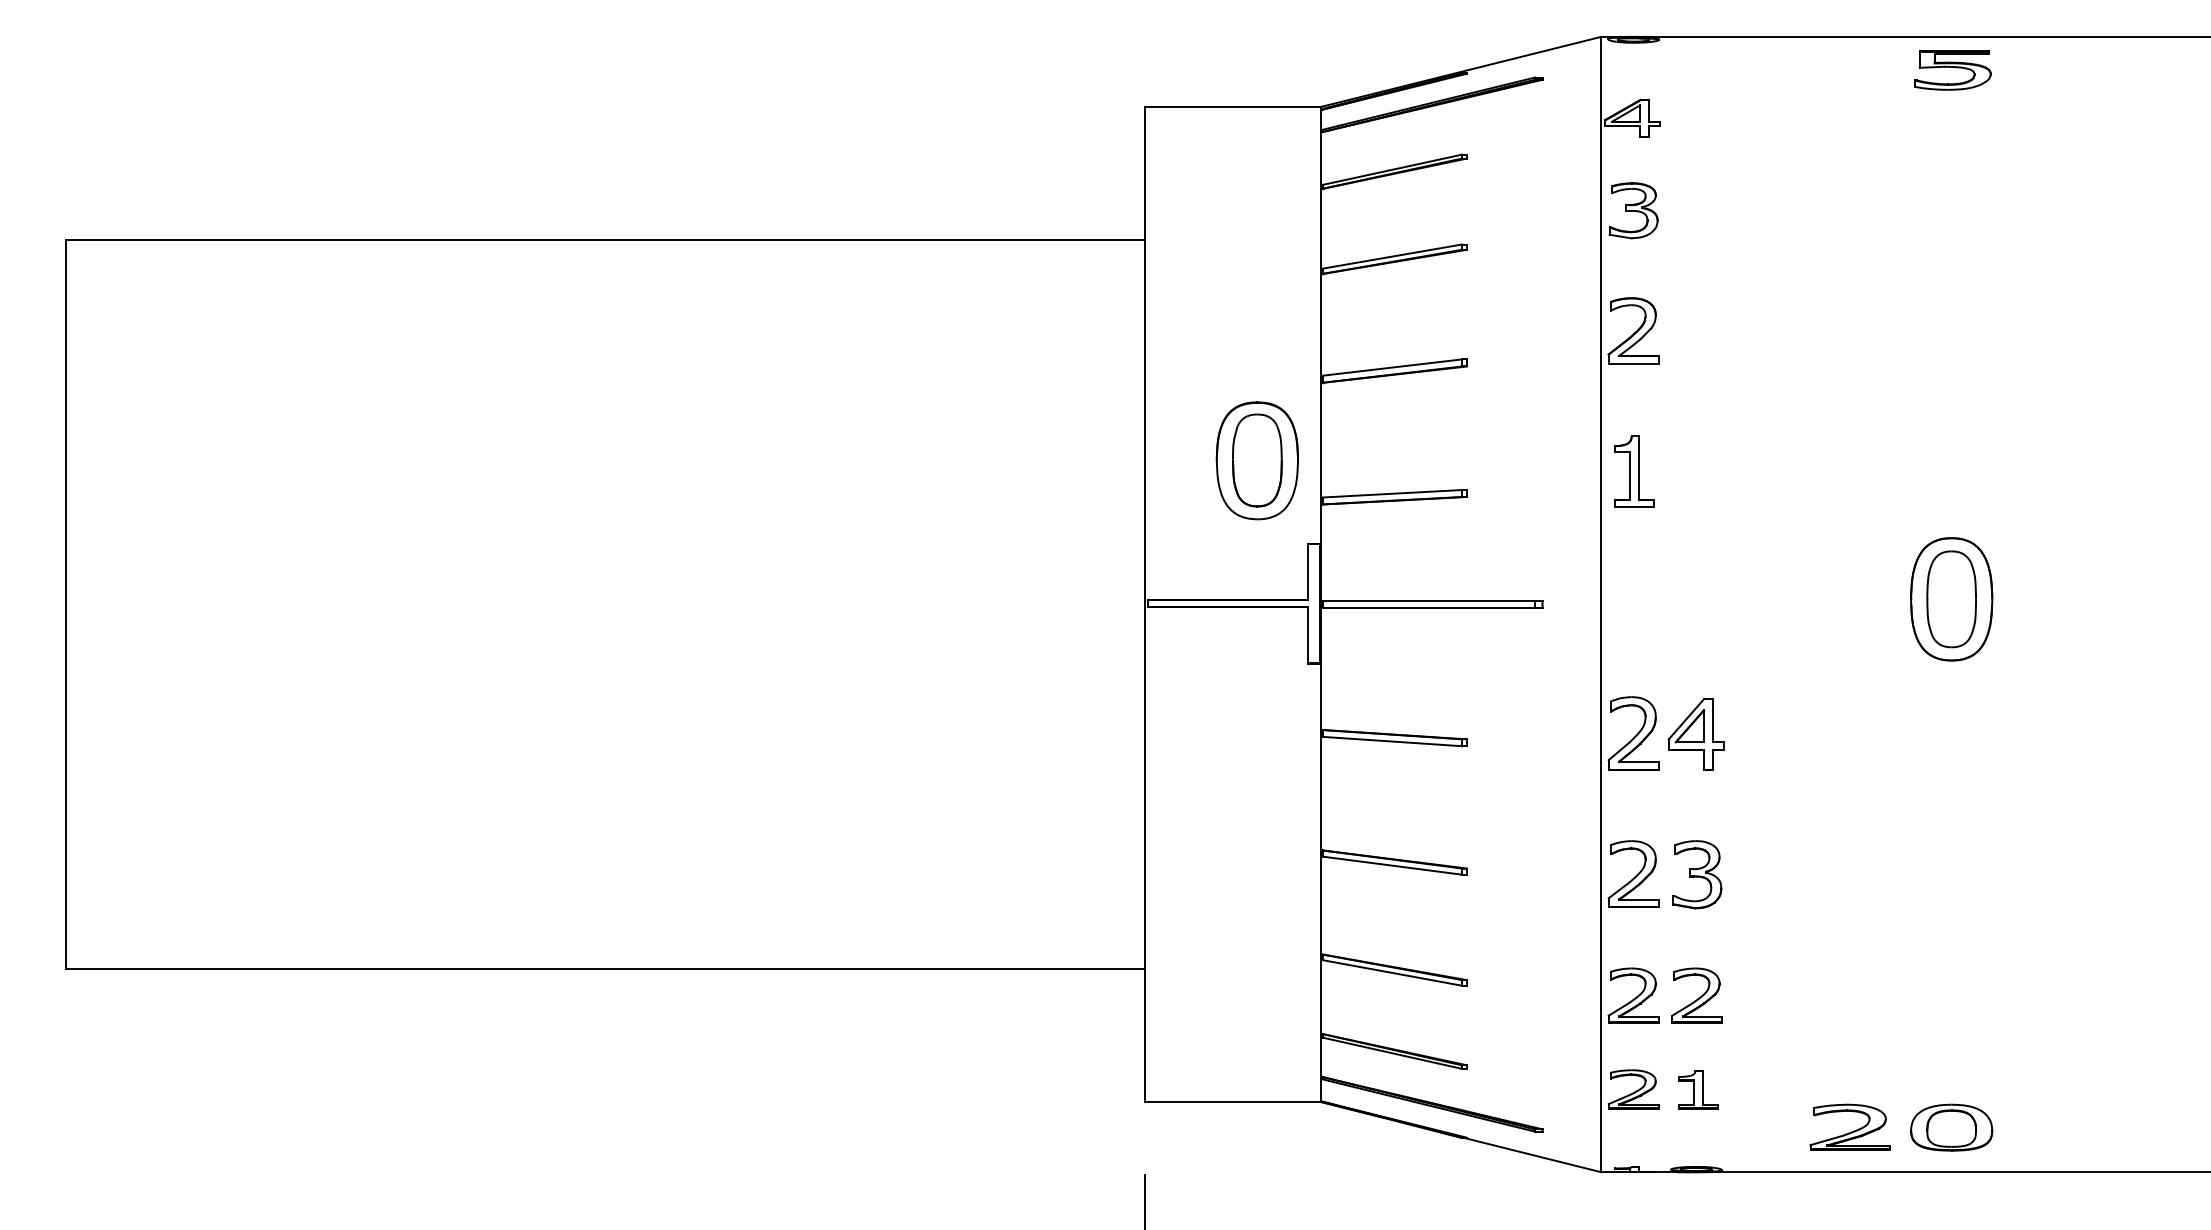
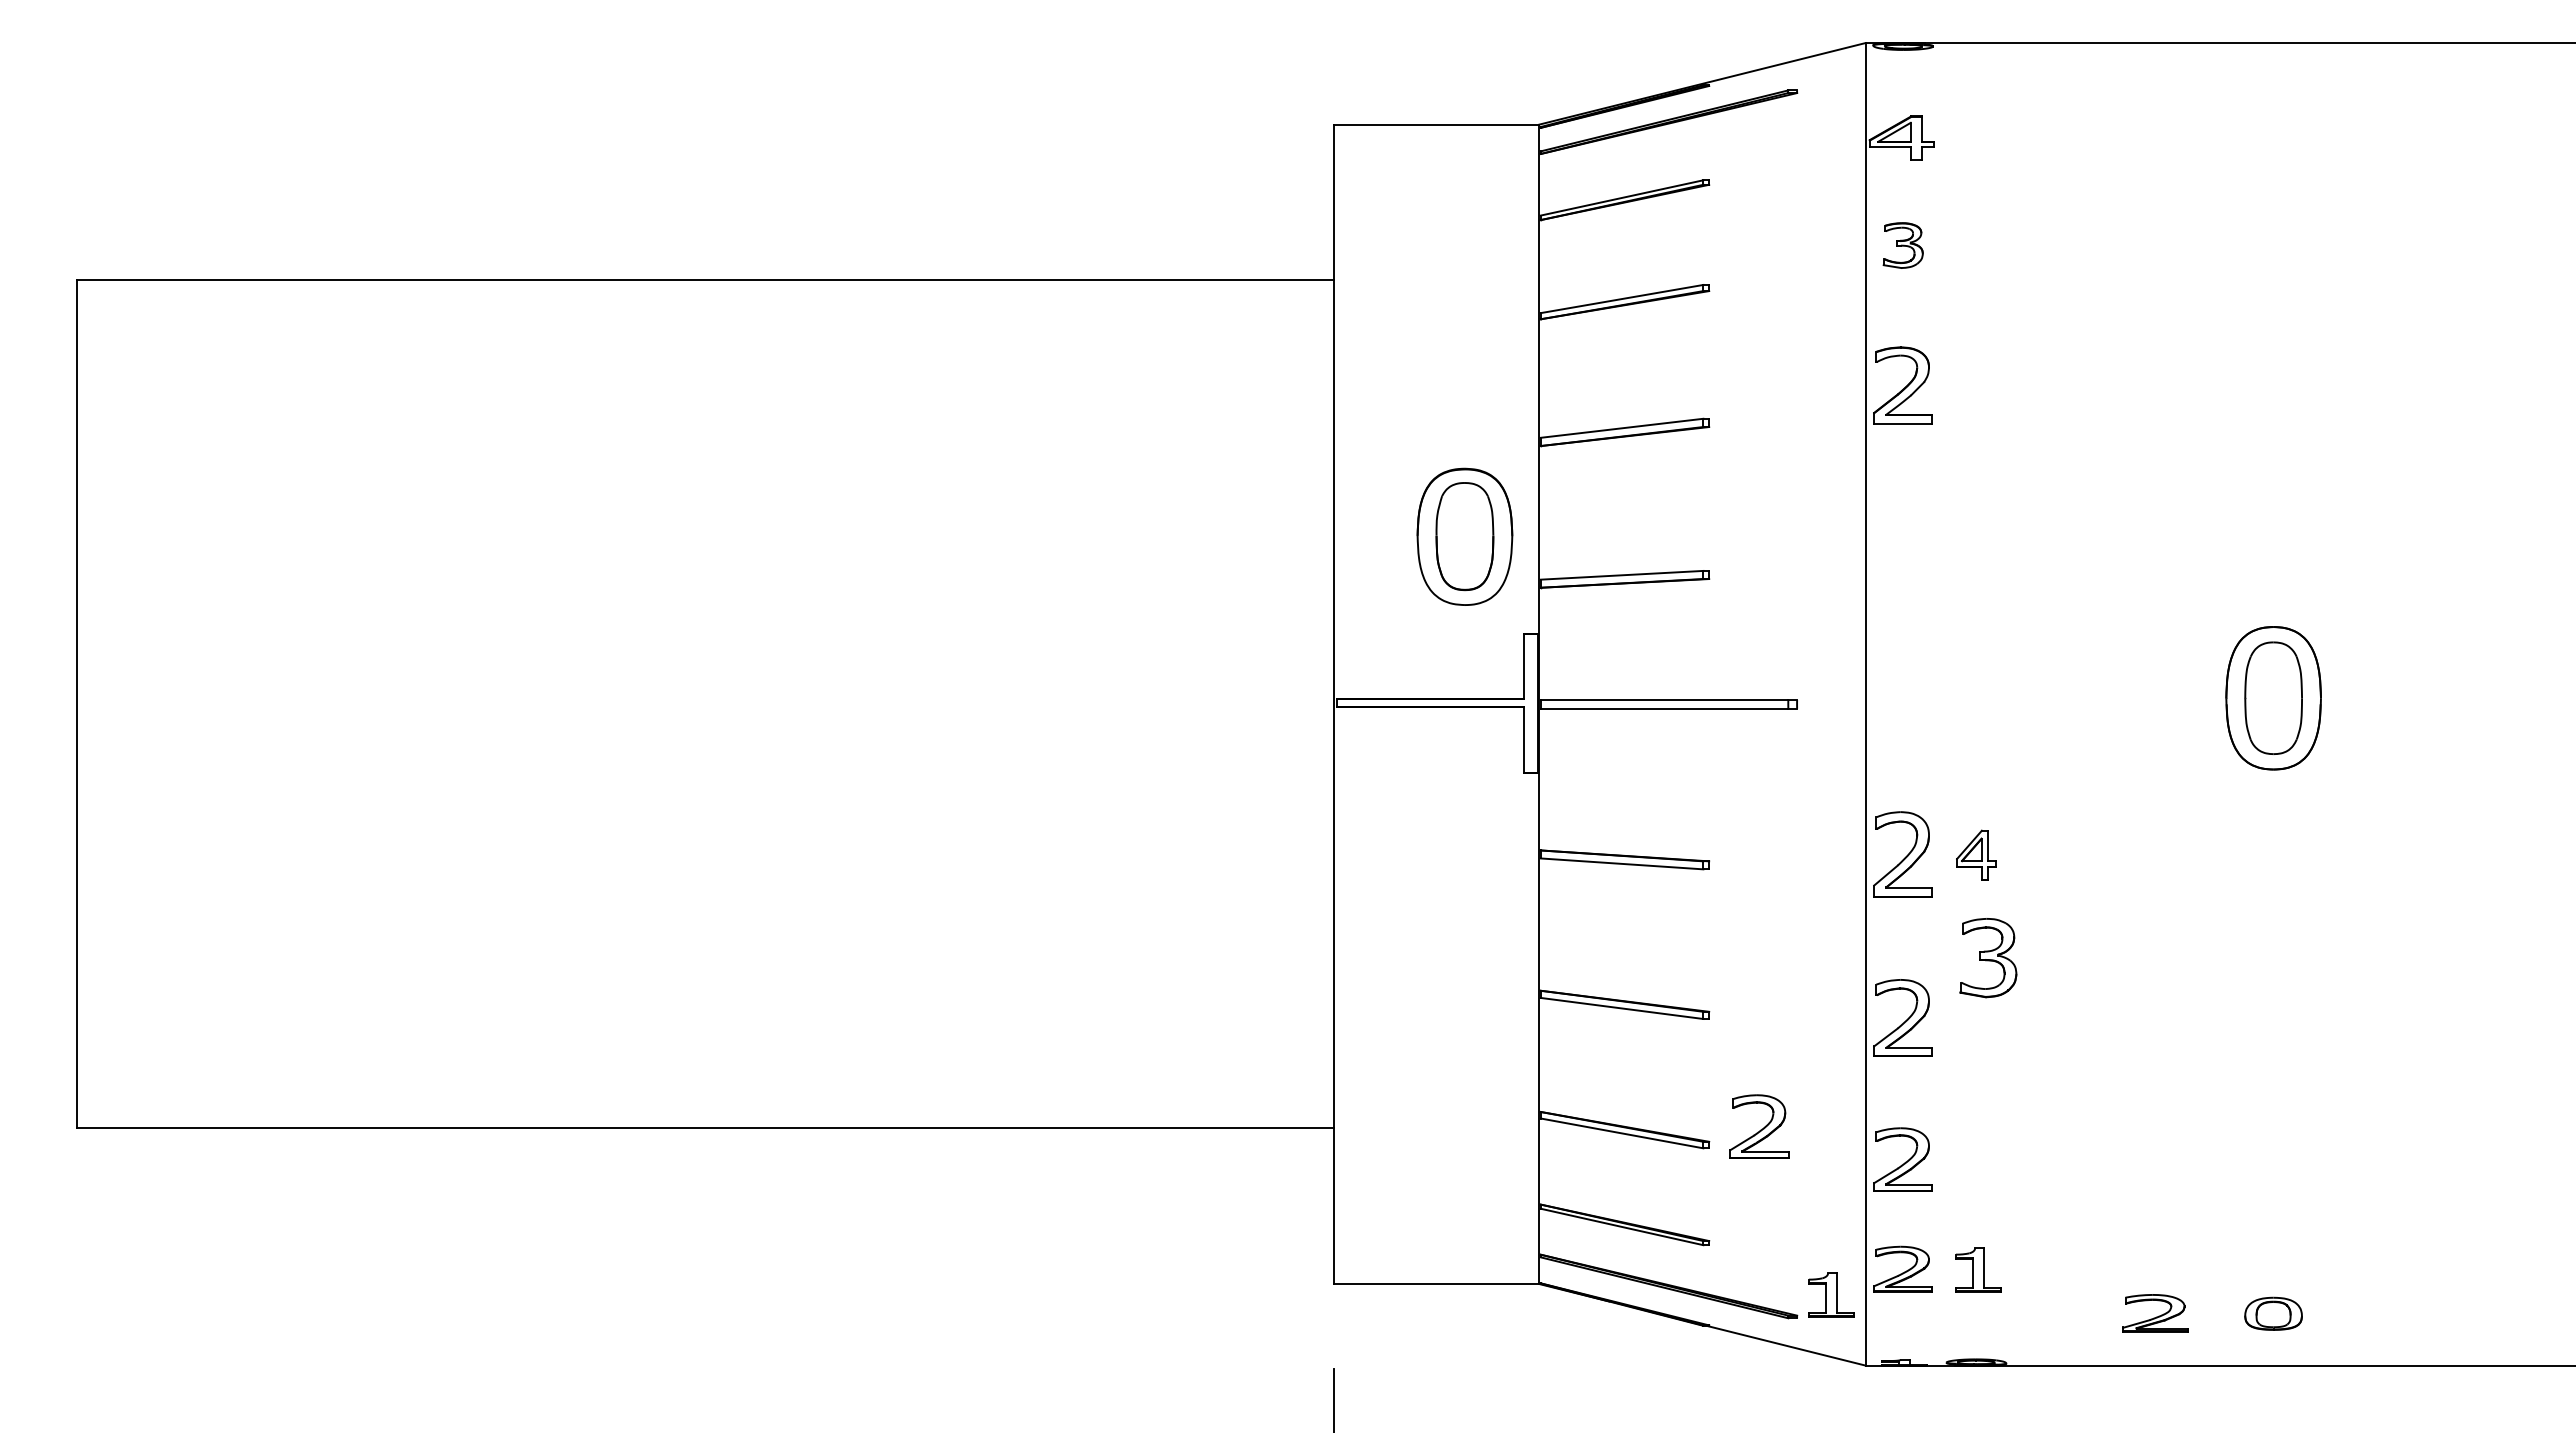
part: (1953, 70) -> (2275, 82), removed
part: (1633, 210) -> (1903, 245), size x0.7
part: (1634, 471) -> (1904, 549), removed
part: (1696, 734) -> (1976, 855), size x0.6
part: (1697, 875) -> (1988, 958), moved
part: (1697, 995) -> (1759, 1126), moved
part: (1572, 1111) -> (1831, 1294), added
part: (1850, 1127) -> (2155, 1313), size x0.7
part: (1951, 1127) -> (2273, 1313), size x0.6

